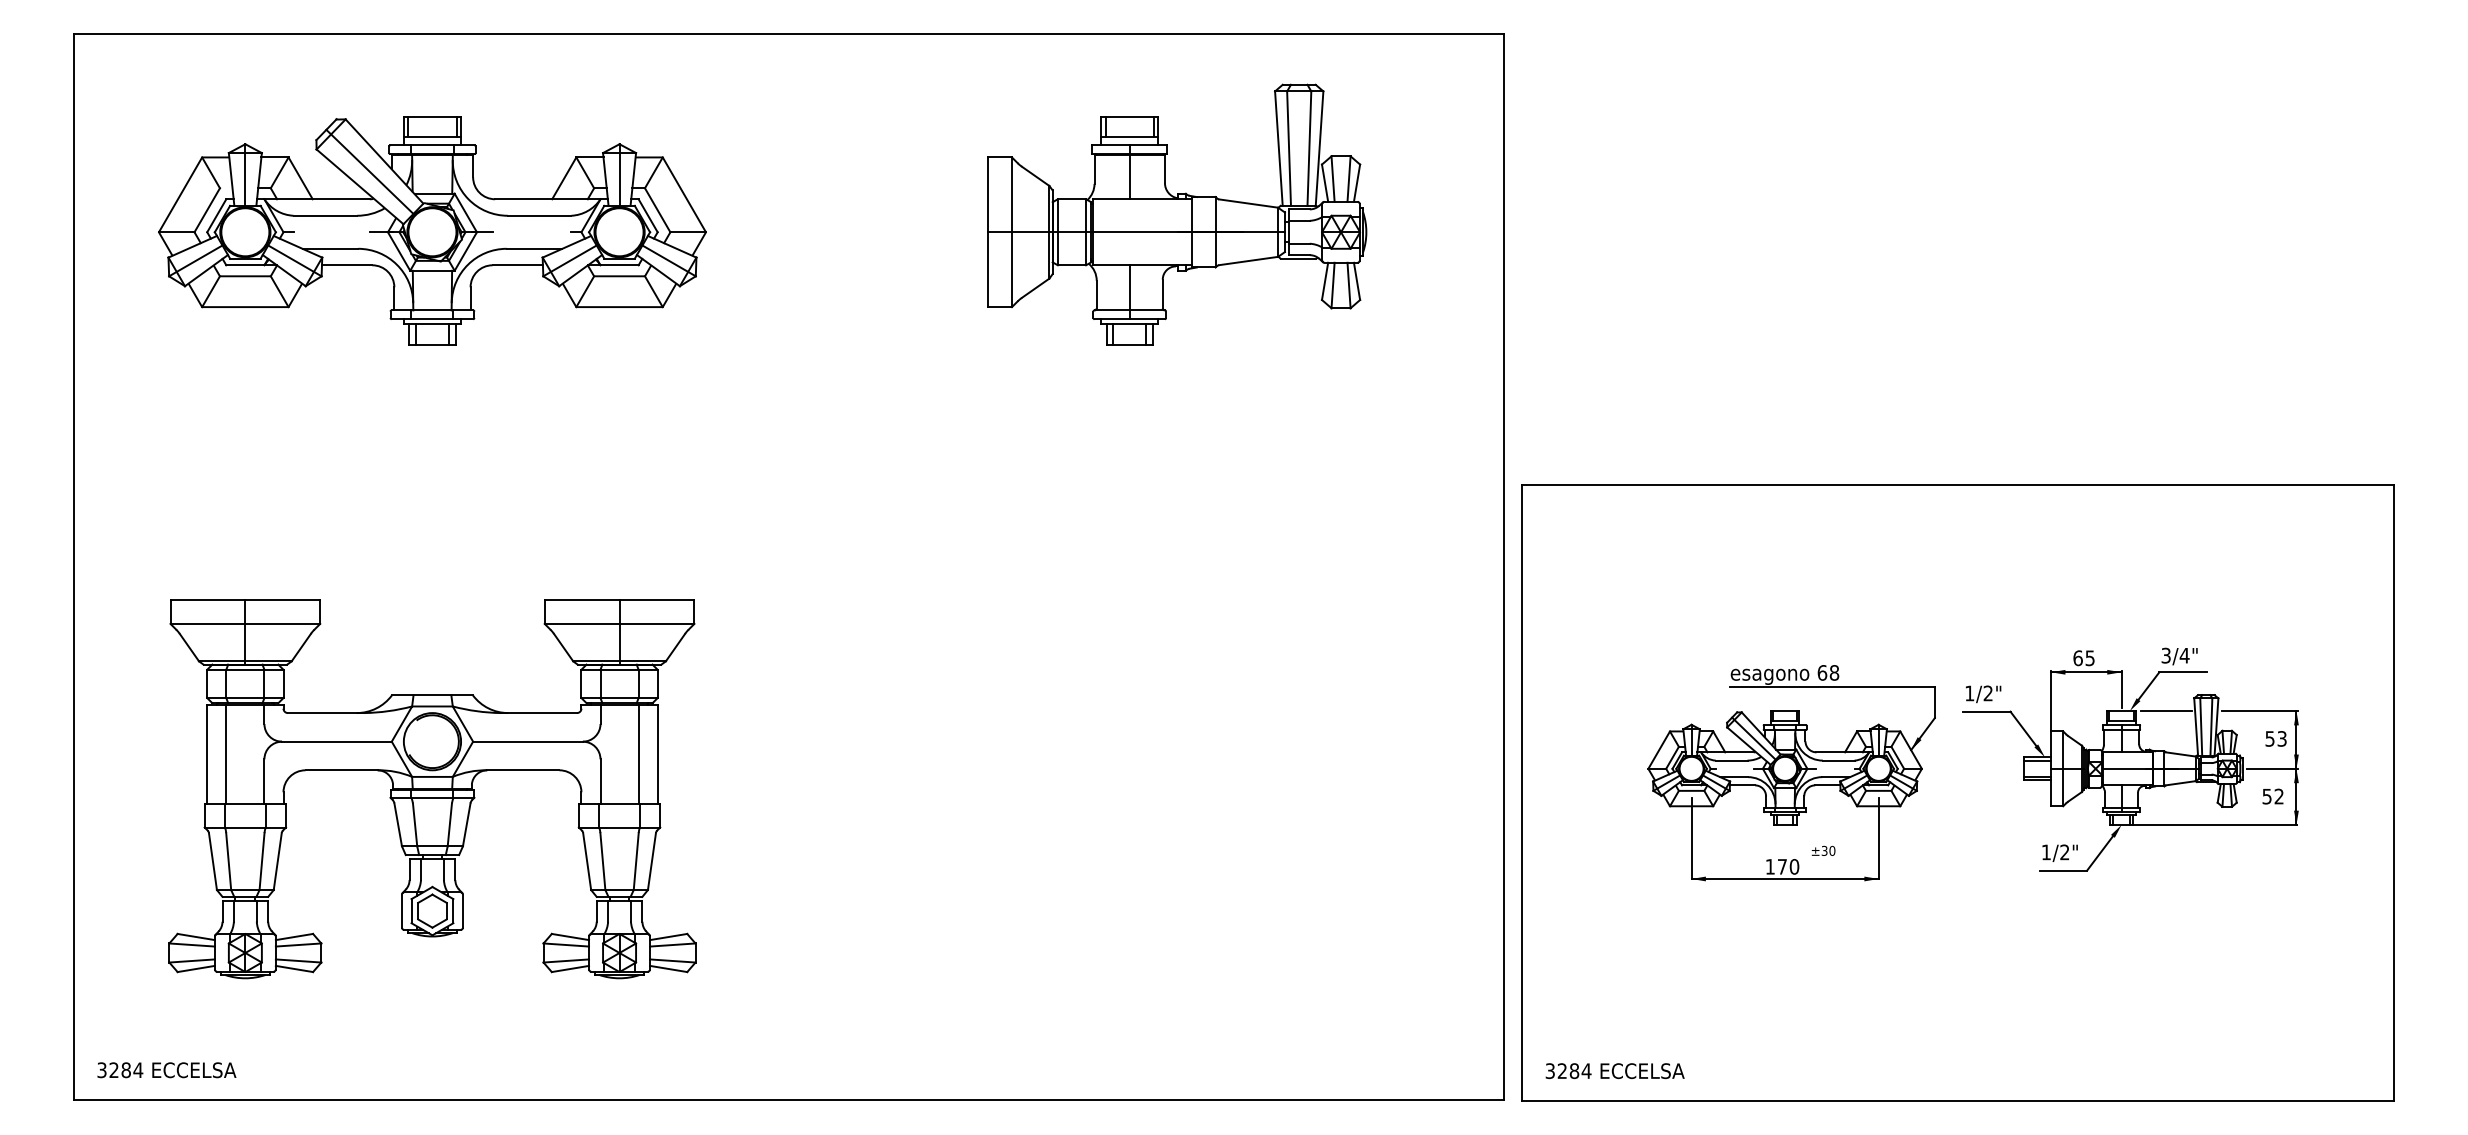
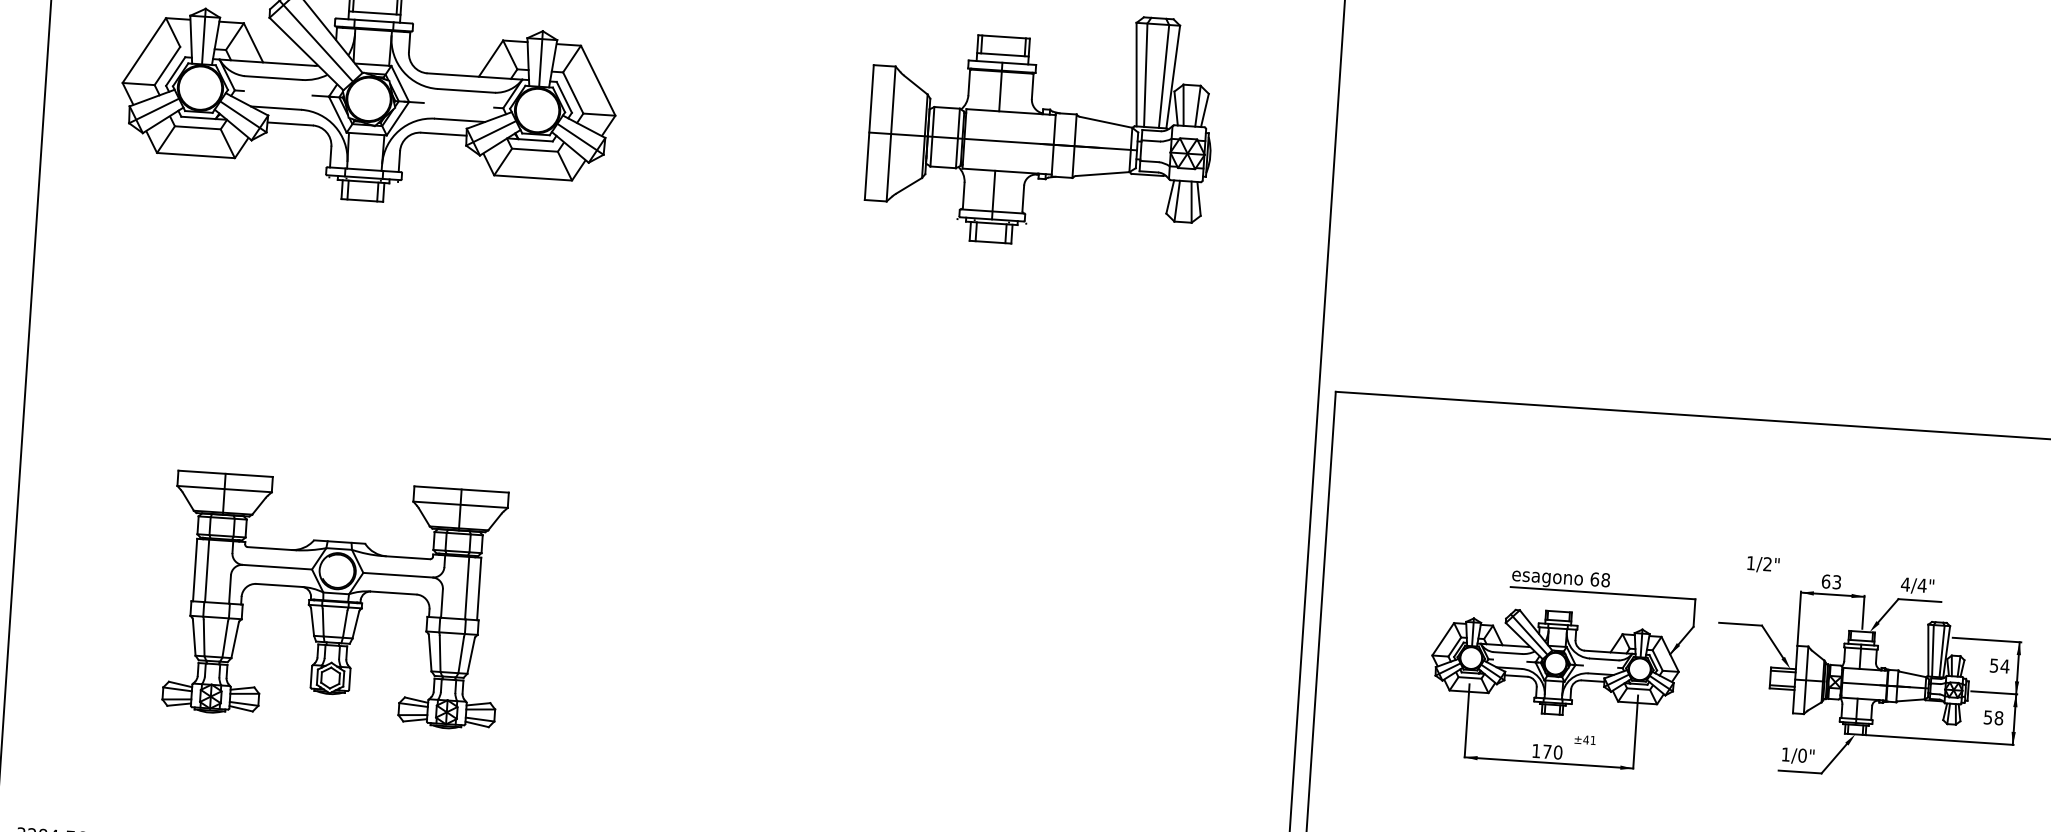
text: (2166, 655) -> (1905, 584), 3/4" -> 4/4"
text: (2090, 657) -> (1837, 581), 65 -> 63
text: (1983, 694) -> (1763, 564), moved
line: (2166, 711) -> (1902, 634), removed
text: (2282, 738) -> (2005, 666), 53 -> 54
part: (432, 789) -> (335, 601), size x0.7
text: (2278, 796) -> (1998, 718), 52 -> 58
text: (1828, 850) -> (1589, 739), ±30 -> ±41
text: (2064, 852) -> (1802, 755), 1/2" -> 1/0"

